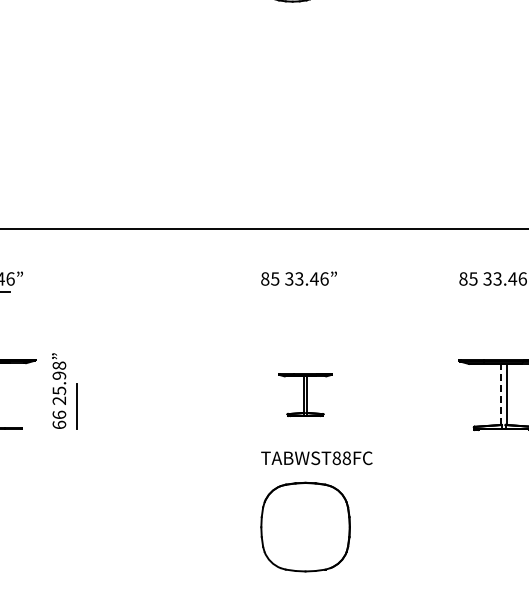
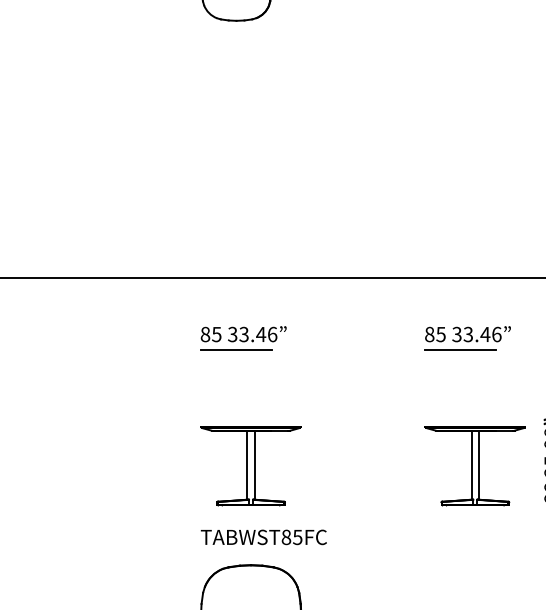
line: (292, 292) -> (236, 349), added
line: (490, 292) -> (460, 349), added
part: (305, 394) -> (251, 465), size x1.67
line: (500, 394) -> (471, 465), dashed -> solid
text: (346, 457) -> (297, 536), TABWST88FC -> TABWST85FC

